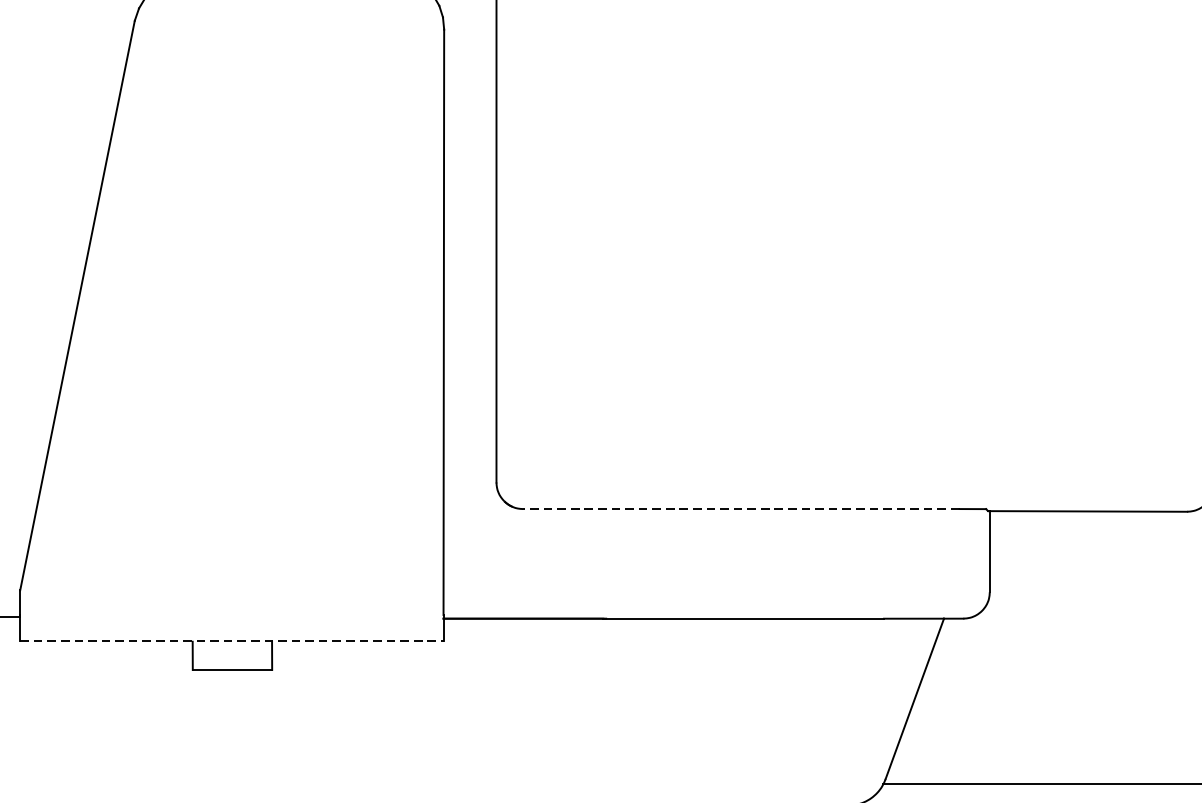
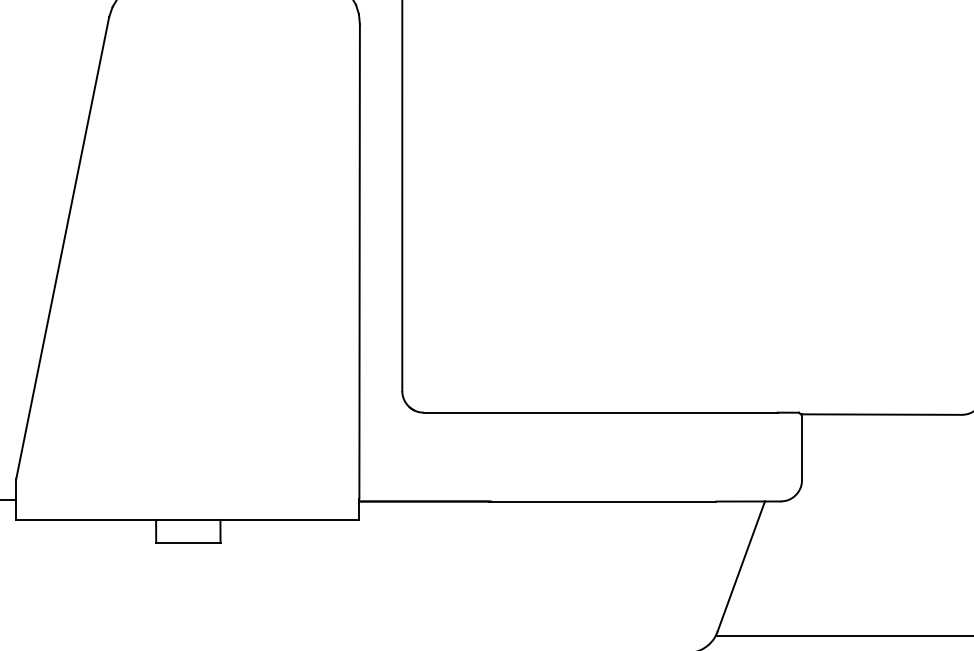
line: (741, 508) -> (600, 412), dashed -> solid
line: (231, 640) -> (187, 519), dashed -> solid

